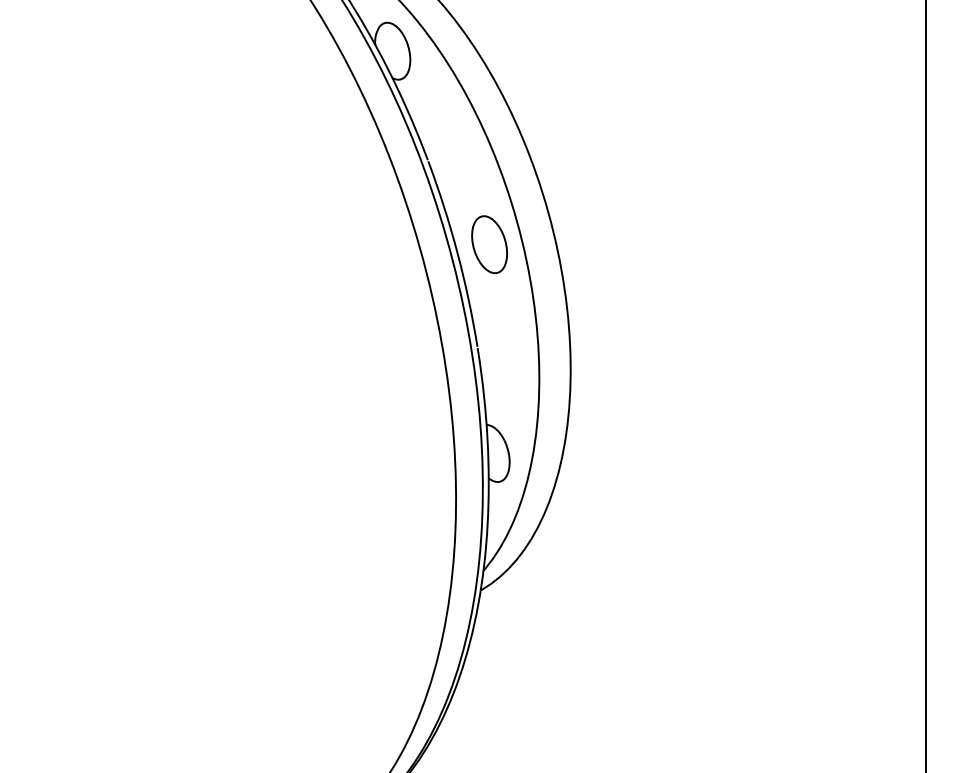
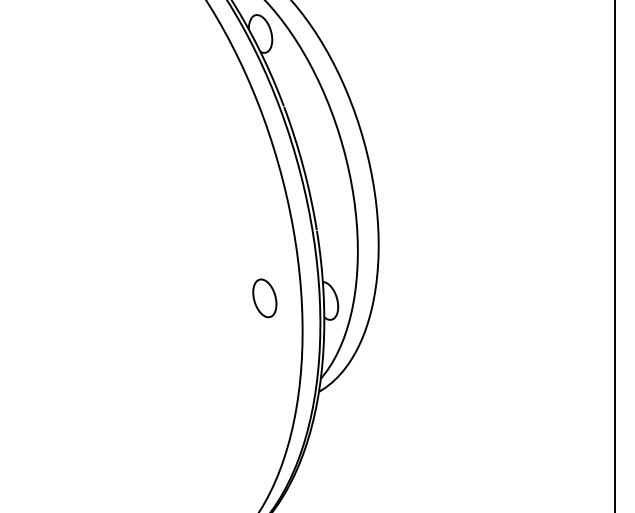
part: (489, 244) -> (264, 298), moved

